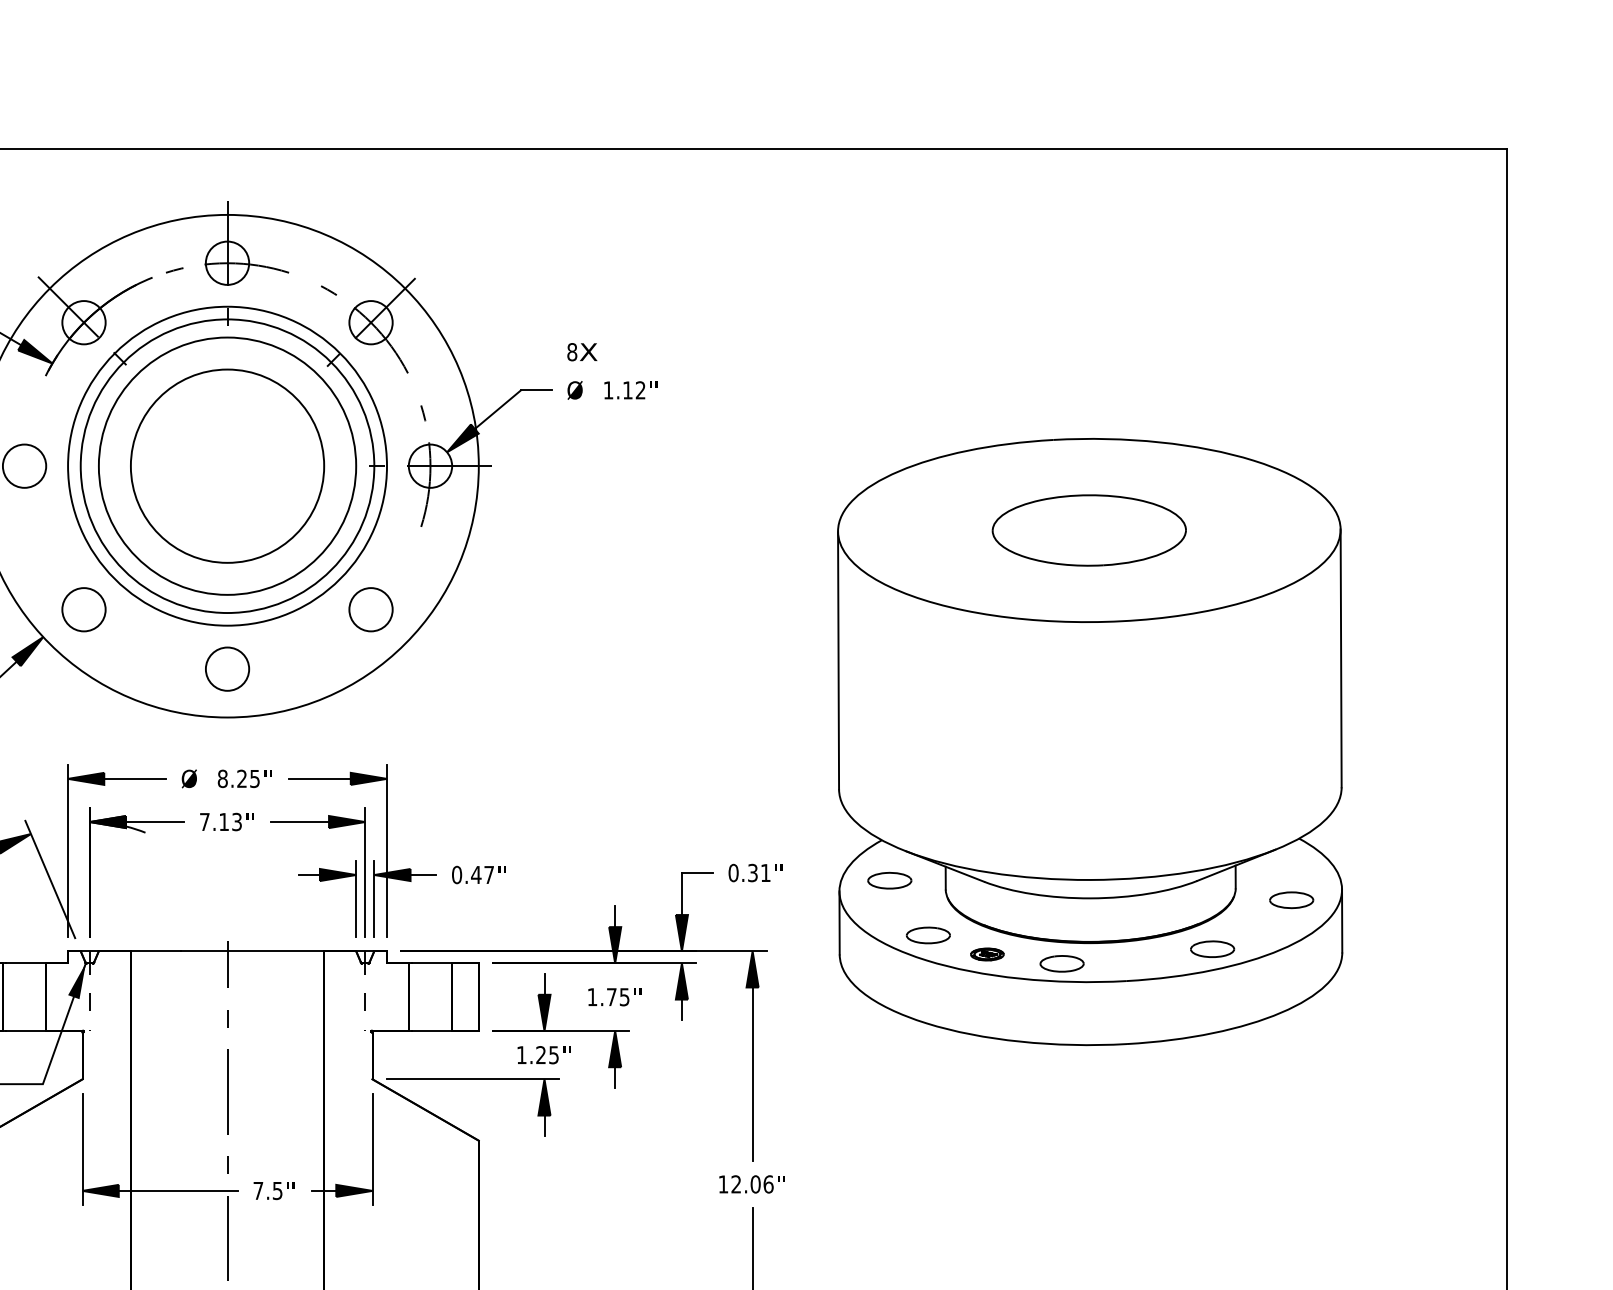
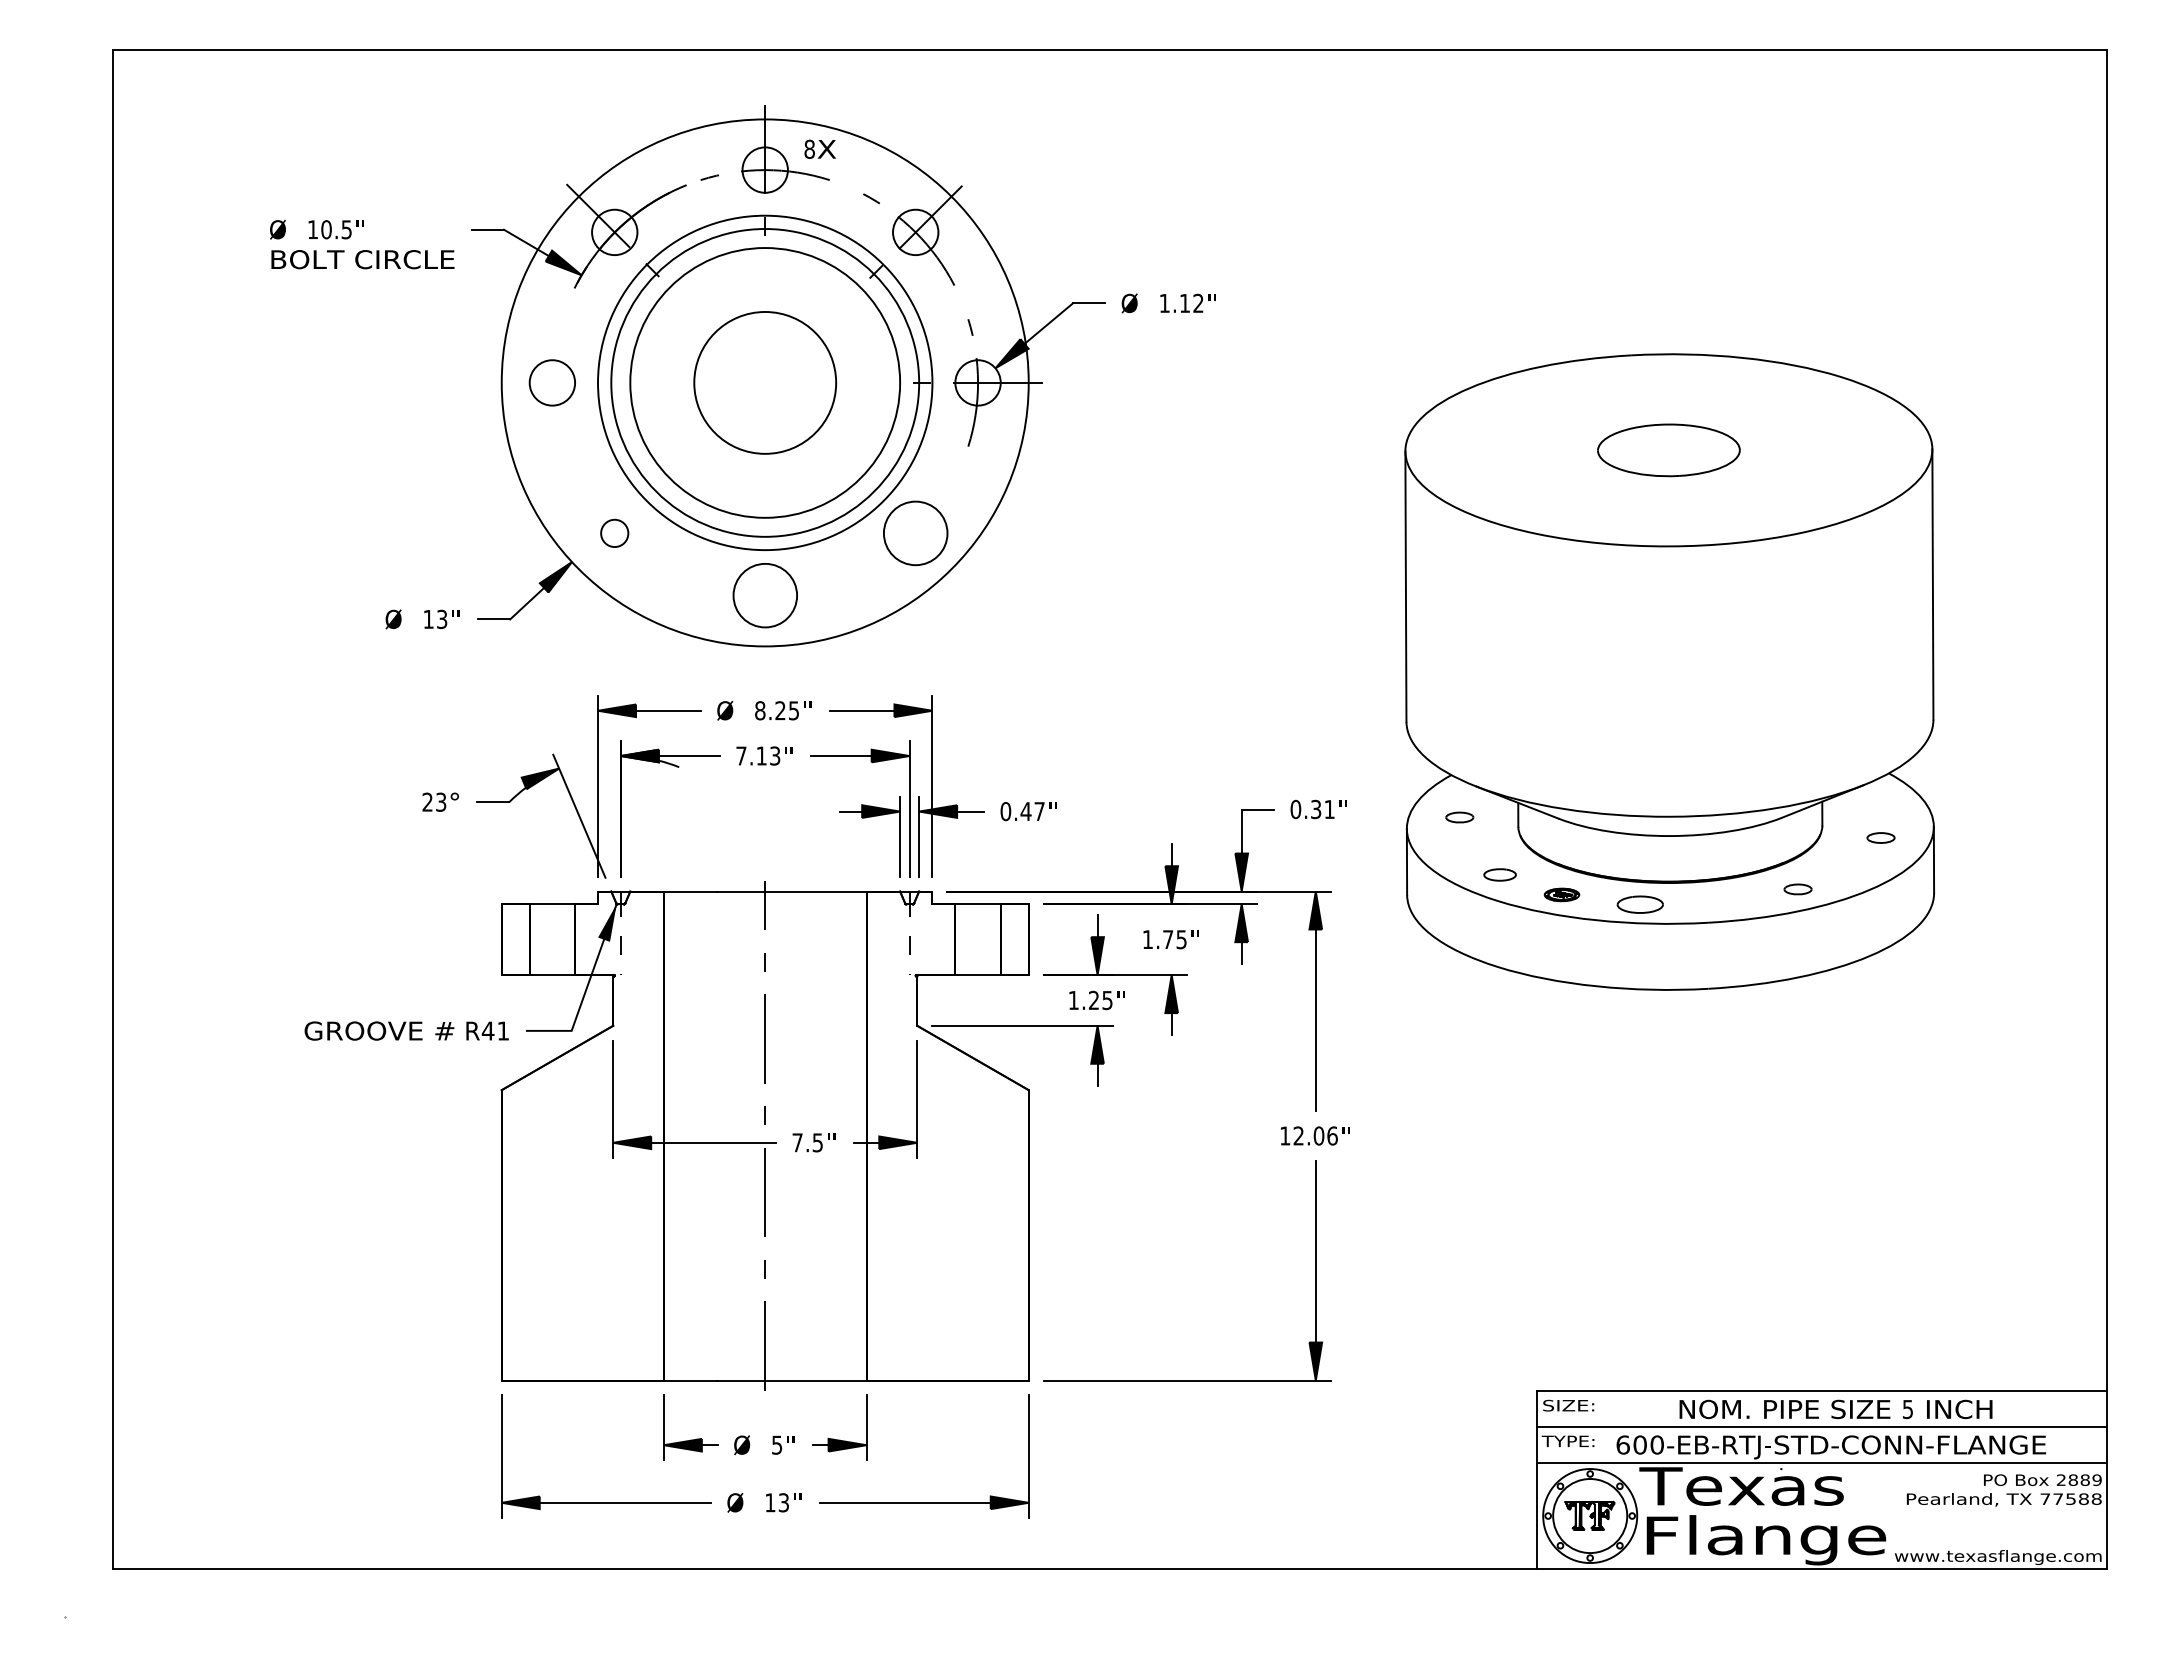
text: (581, 351) -> (819, 148), moved
circle: (226, 465) -> (764, 382), size x0.7
part: (1088, 530) -> (1668, 450), size x0.7
circle: (83, 609) -> (614, 533), size x0.6
circle: (370, 609) -> (915, 533), size x1.4
circle: (226, 668) -> (764, 595), size x1.4
part: (889, 880) -> (1459, 817), size x0.6
part: (1291, 899) -> (1880, 837), size x0.6
part: (927, 935) -> (1499, 874), size x0.7
part: (1212, 949) -> (1797, 889), size x0.6

